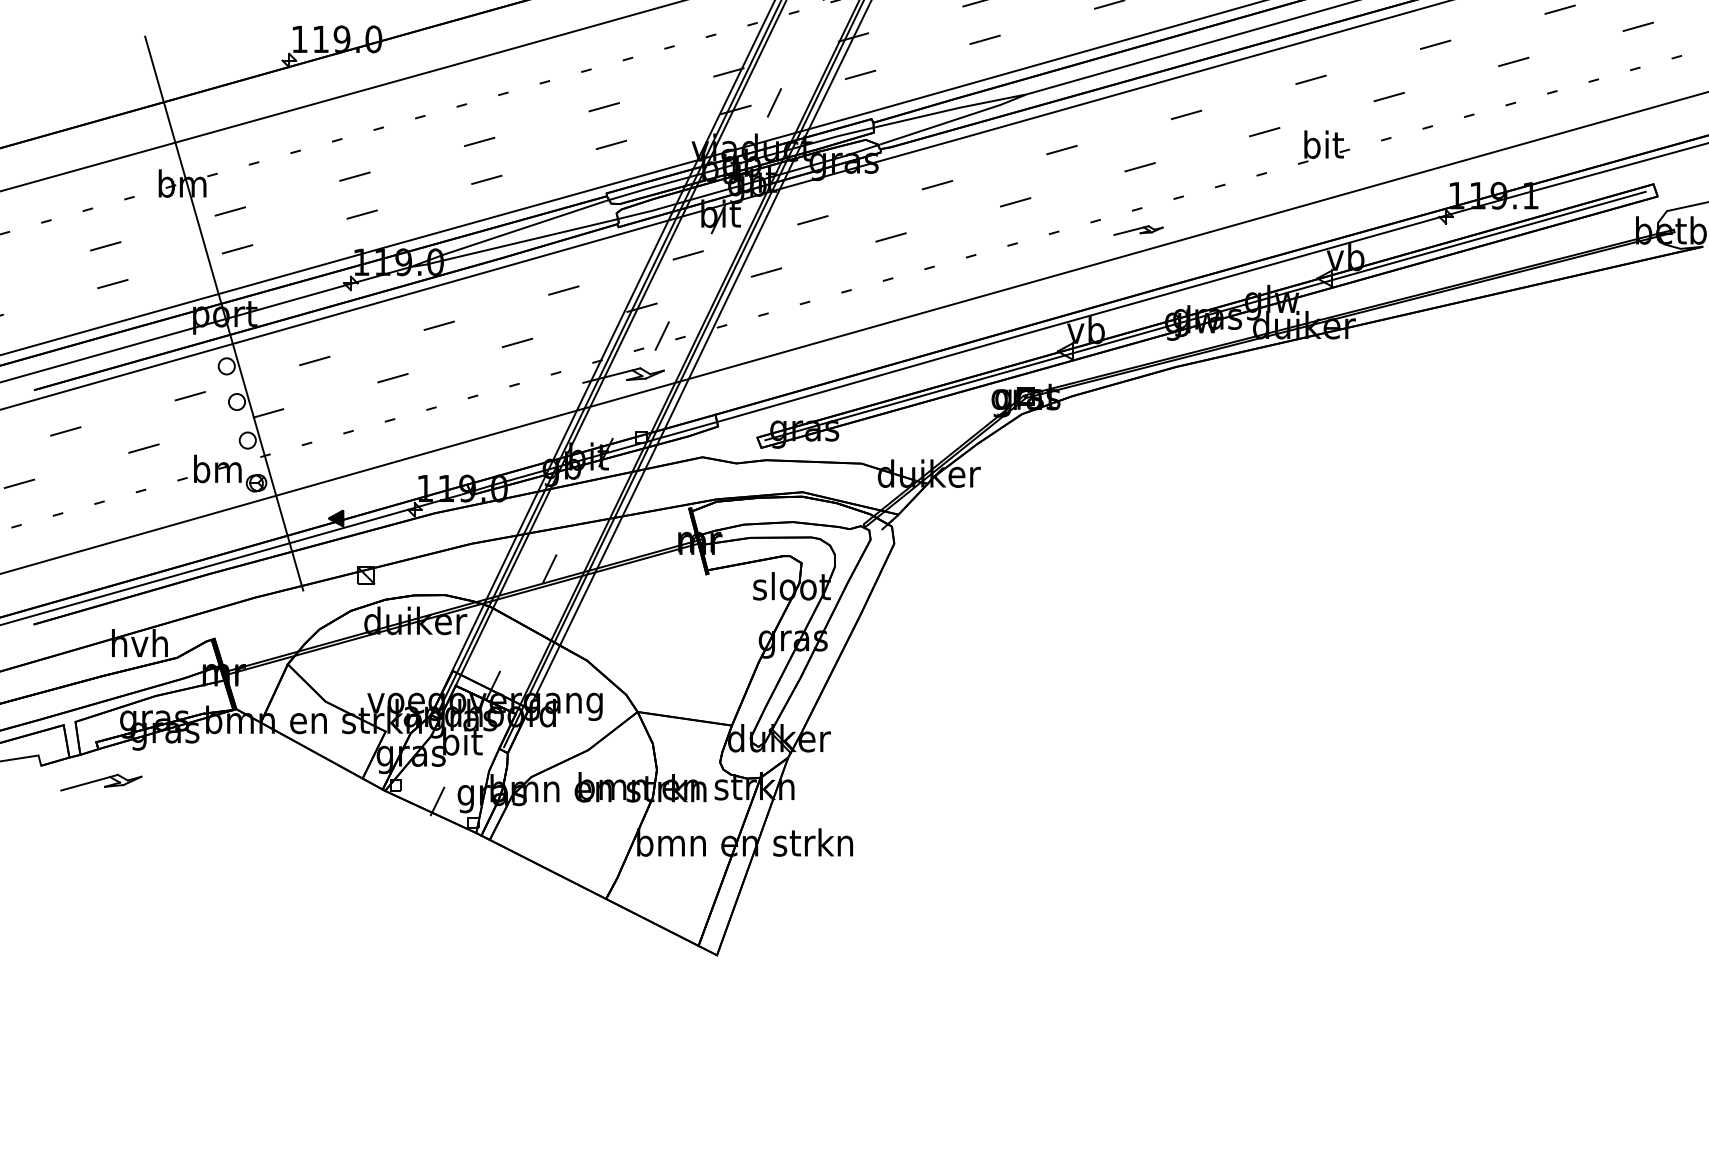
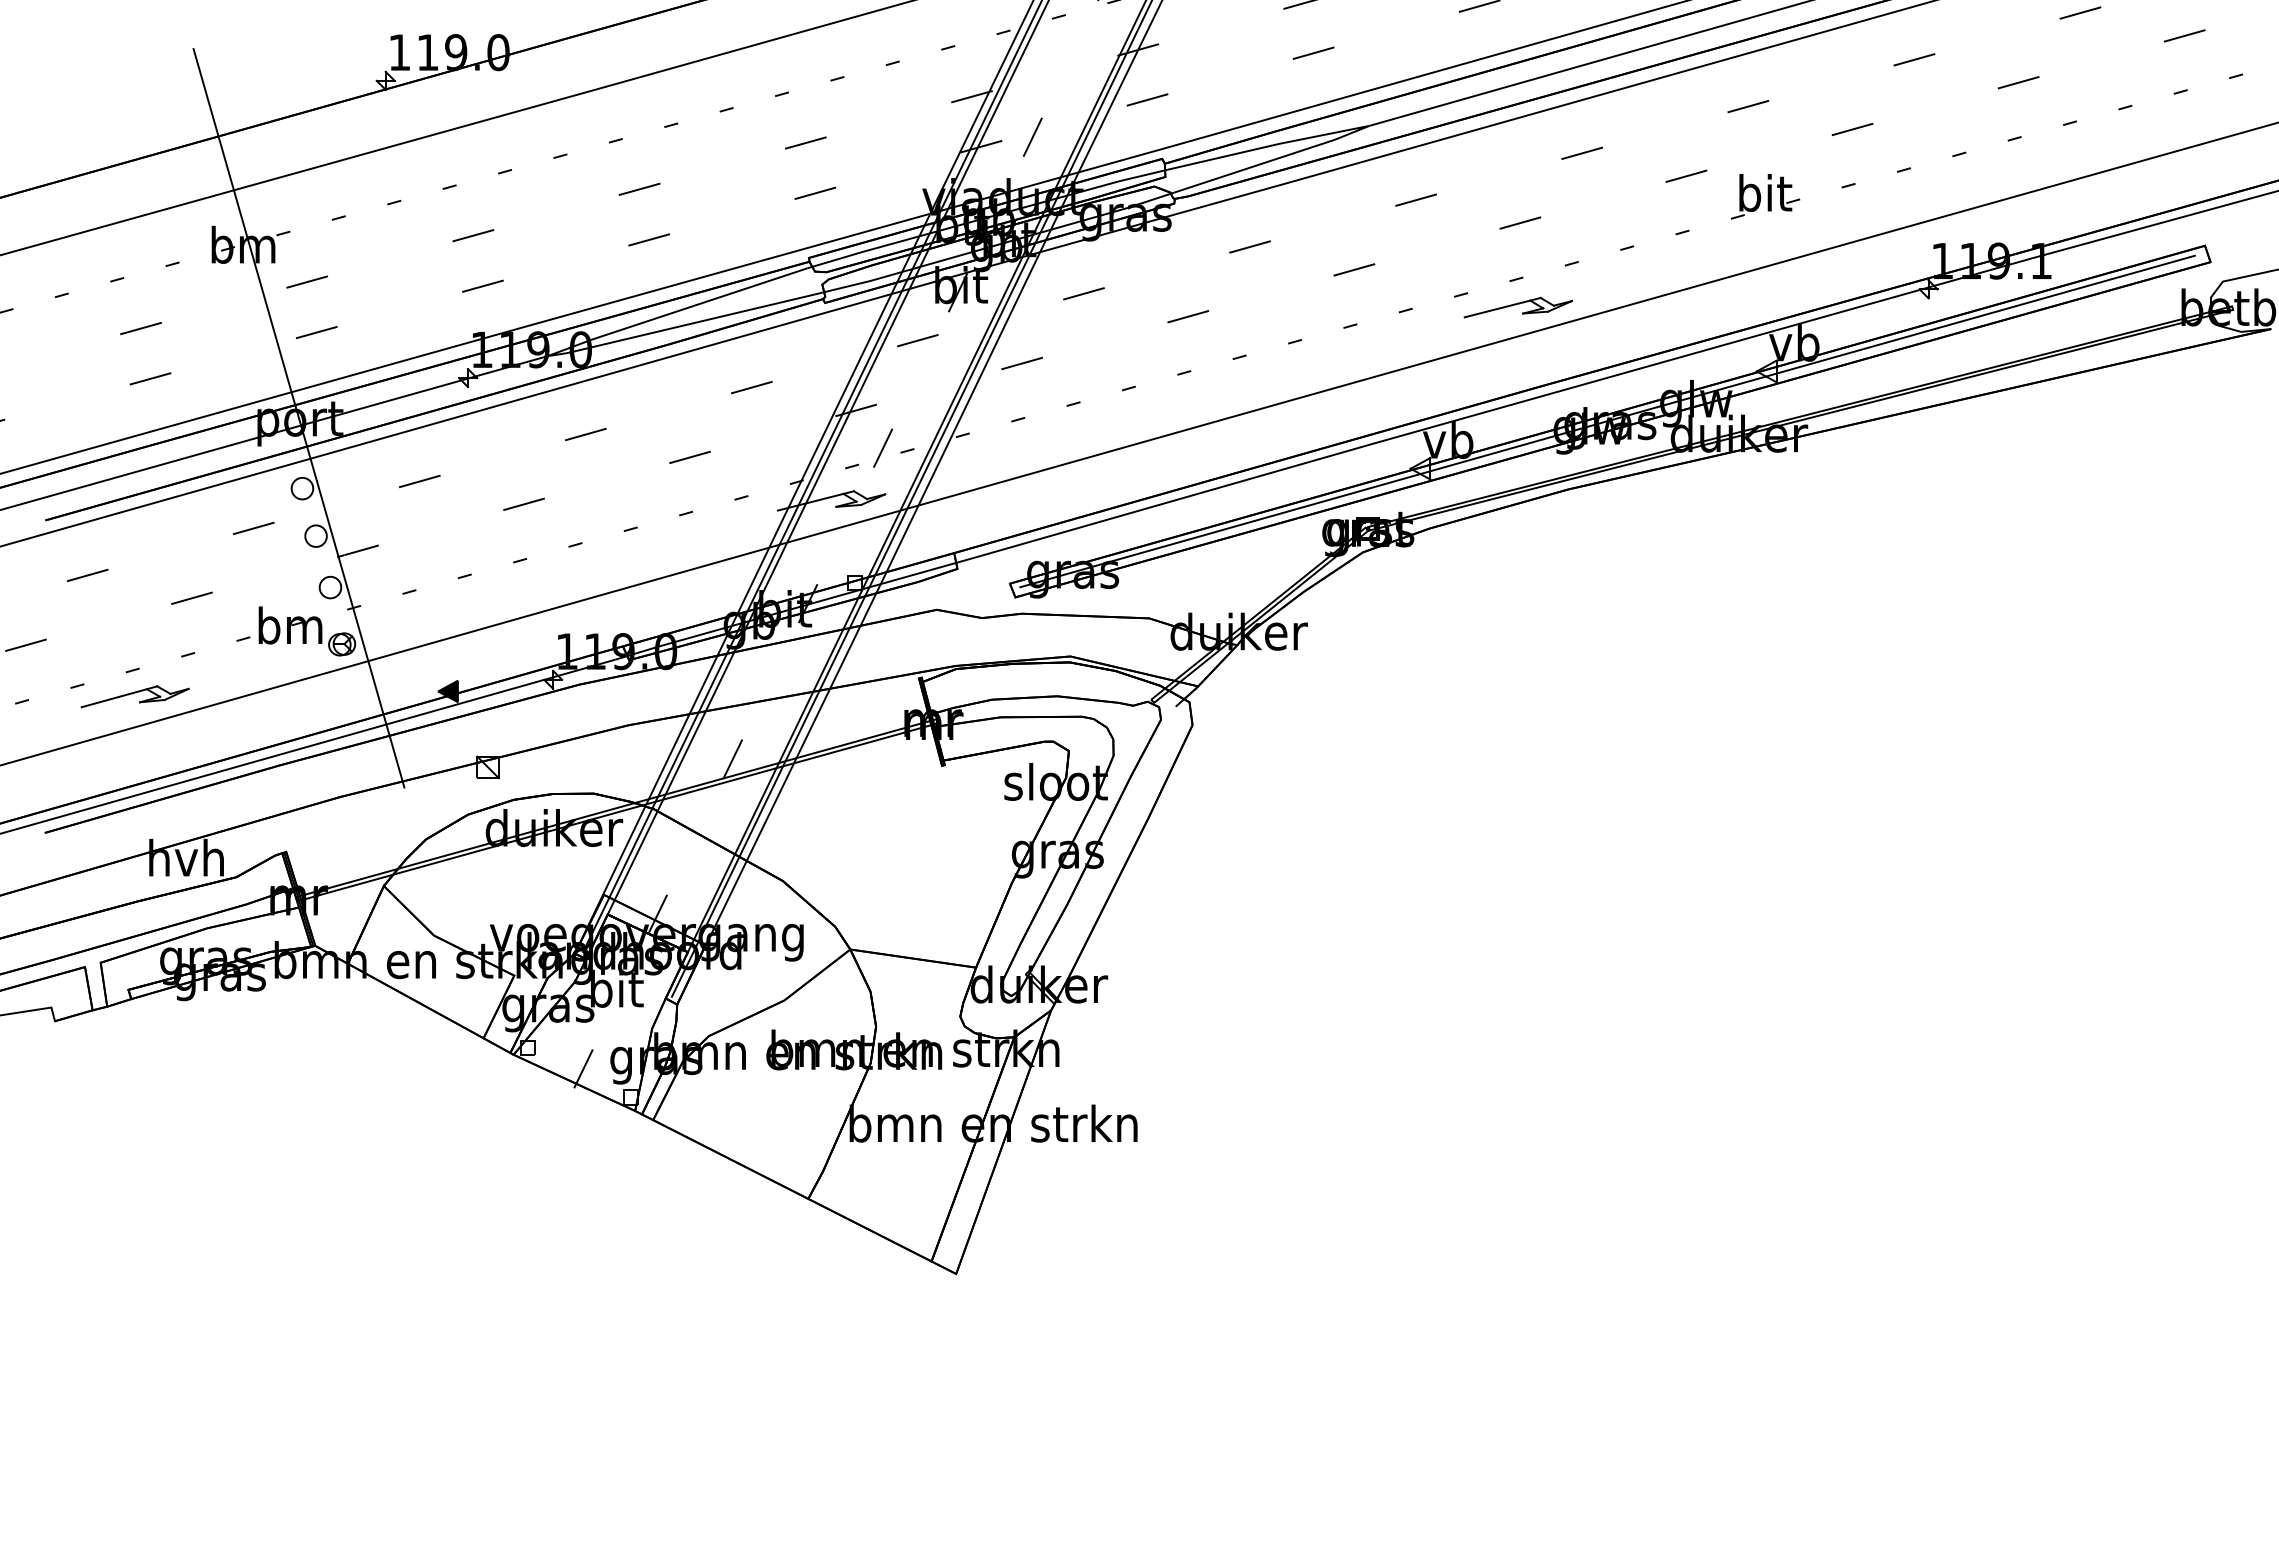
part: (1137, 230) -> (1517, 307), size x1.67
part: (100, 782) -> (134, 696), moved

